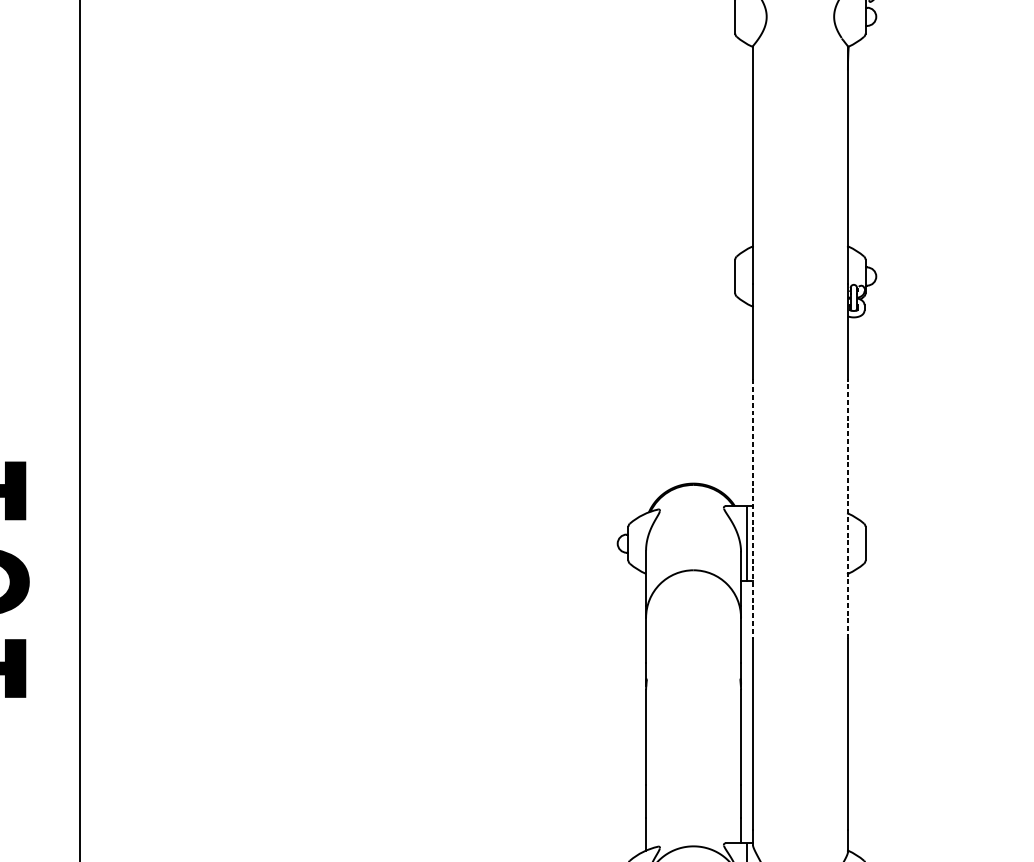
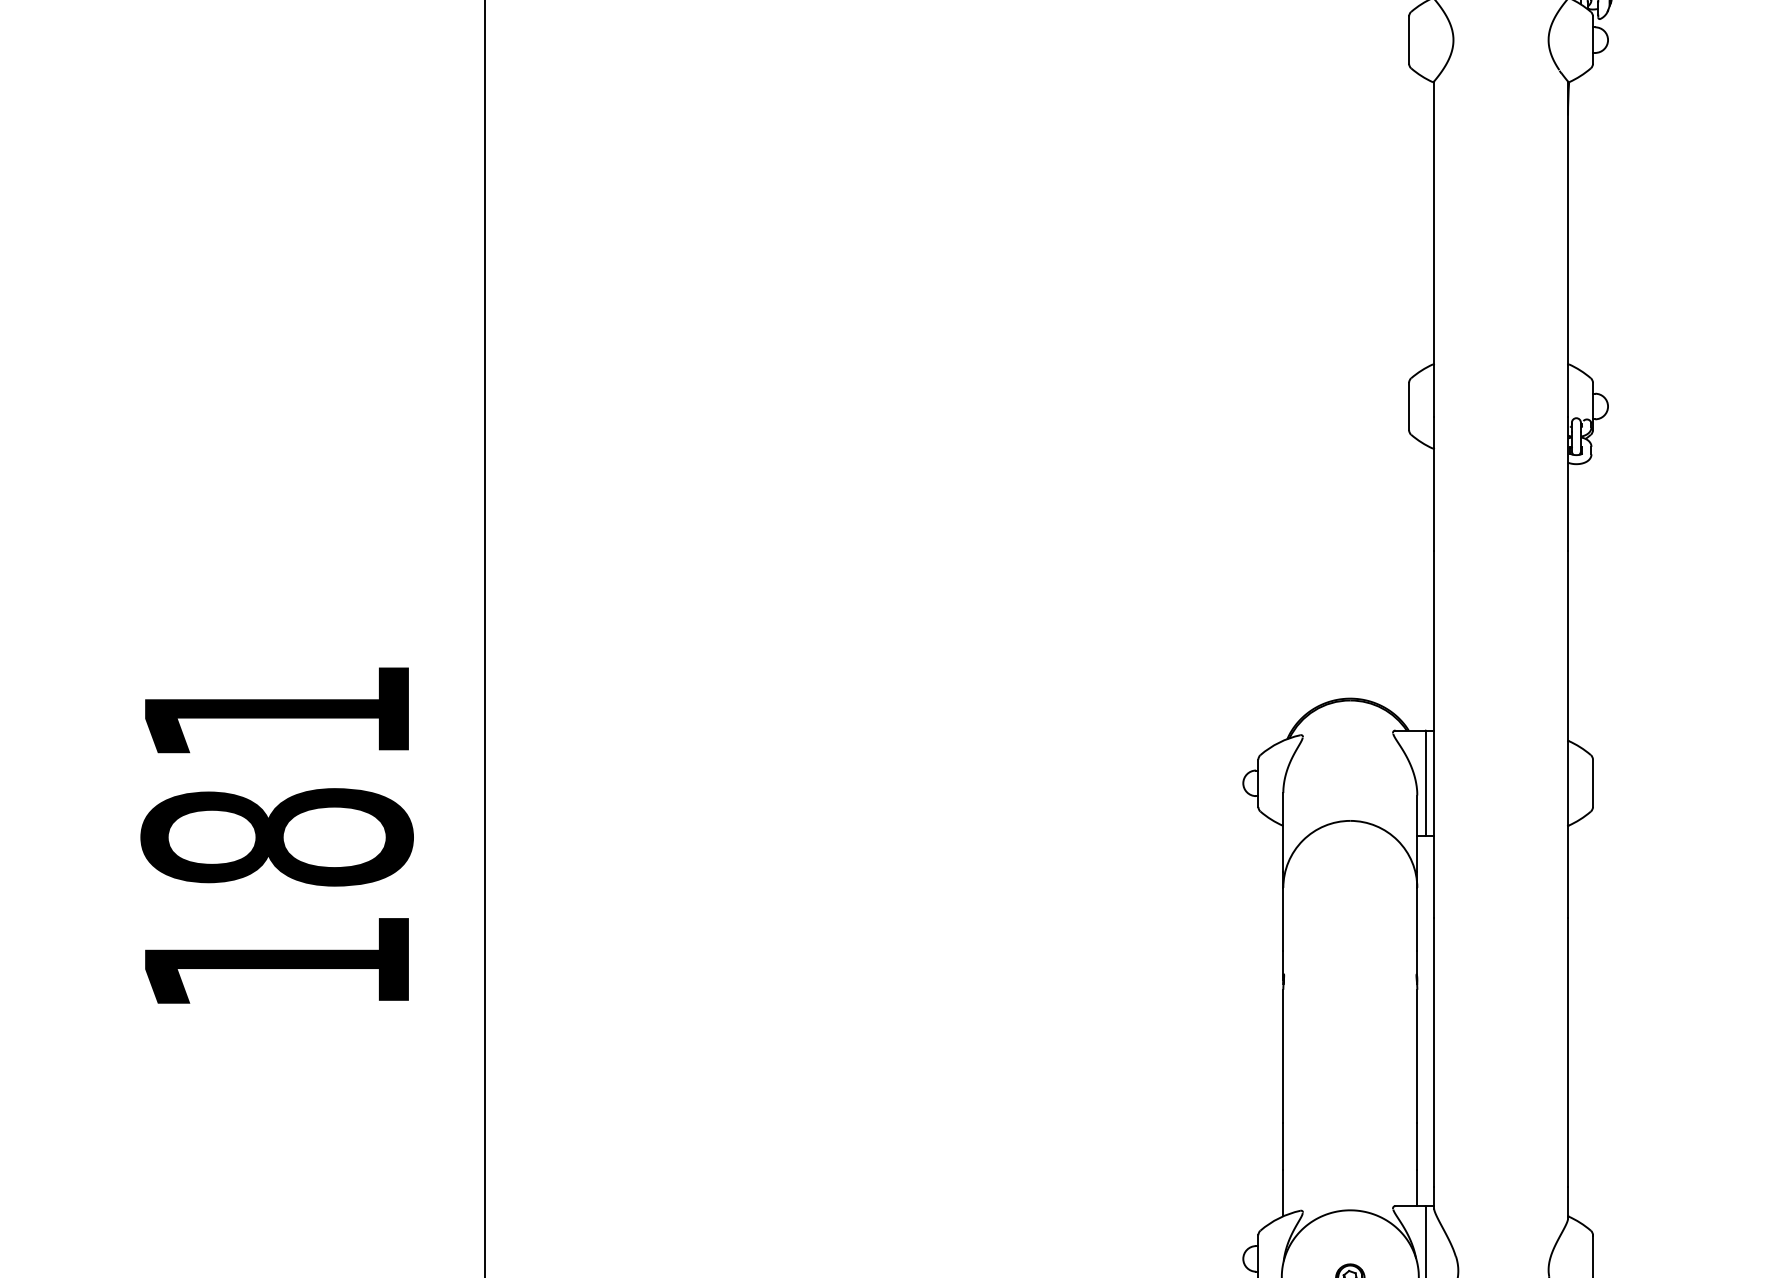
line: (753, 509) -> (1434, 735), dashed -> solid
line: (848, 509) -> (1568, 734), dashed -> solid

